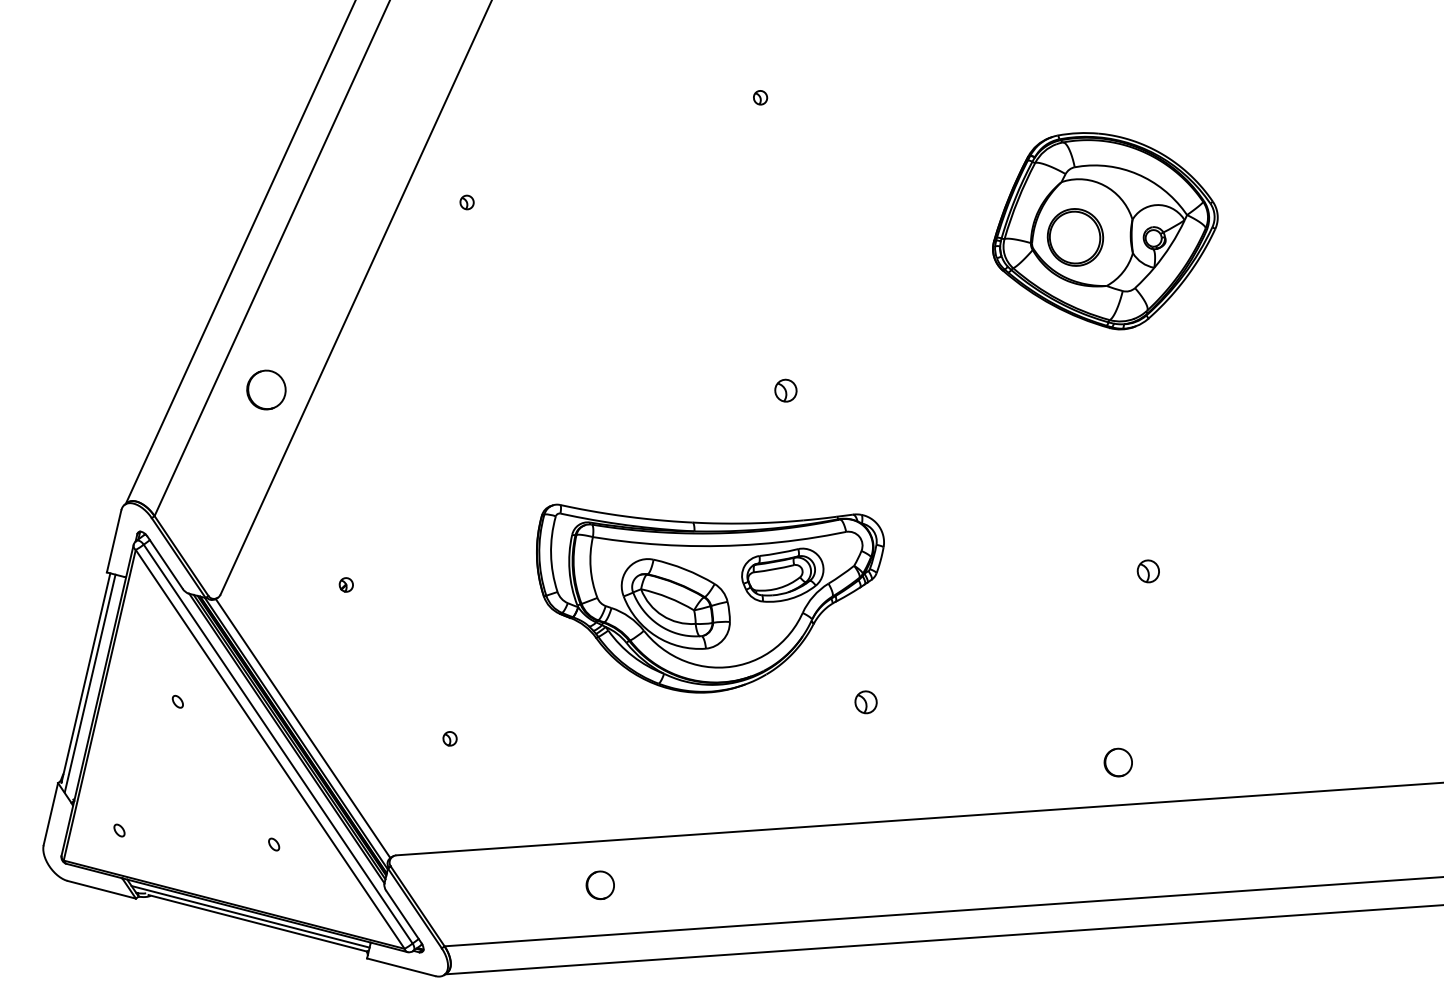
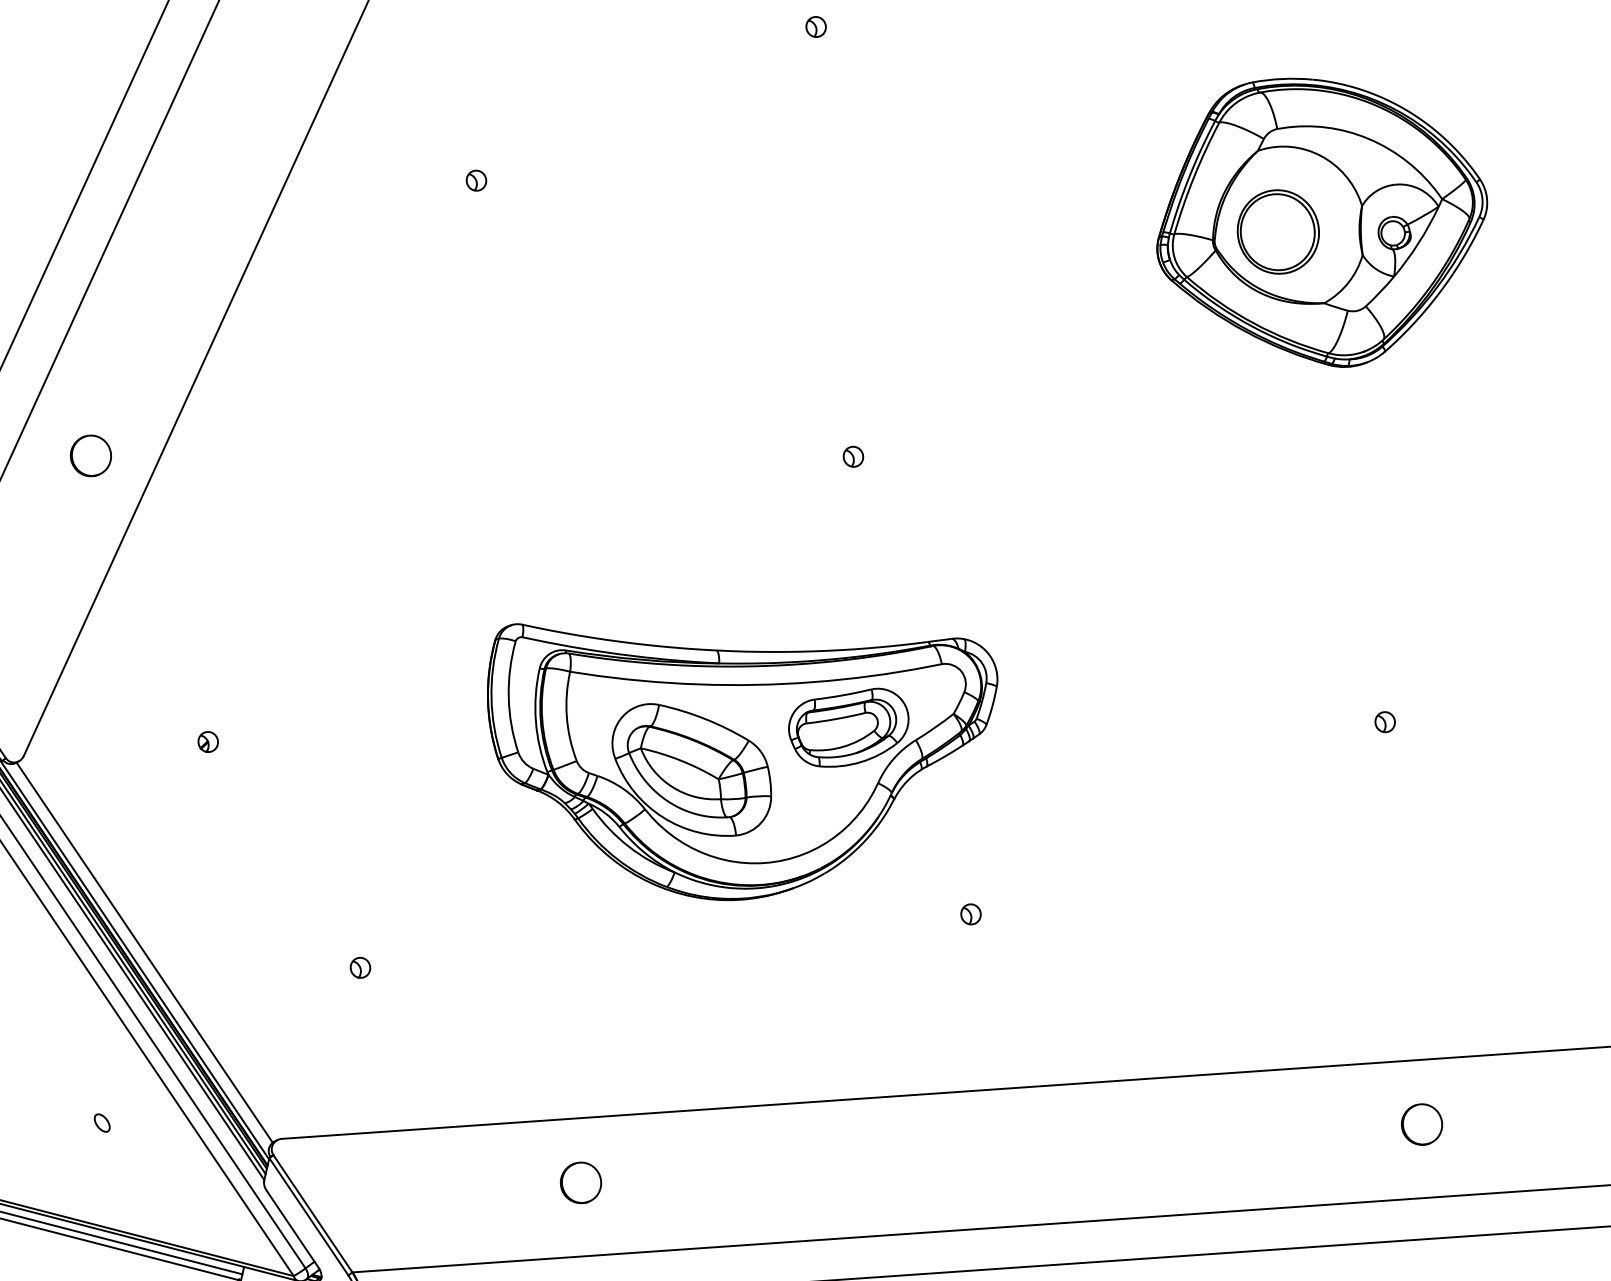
part: (466, 202) -> (475, 180), moved
part: (266, 389) -> (91, 455), size x0.71
part: (785, 390) -> (852, 456), size x0.62
part: (1147, 571) -> (1384, 722), size x0.62
part: (865, 702) -> (970, 914), size x0.62
part: (1117, 762) -> (1420, 1124), moved

